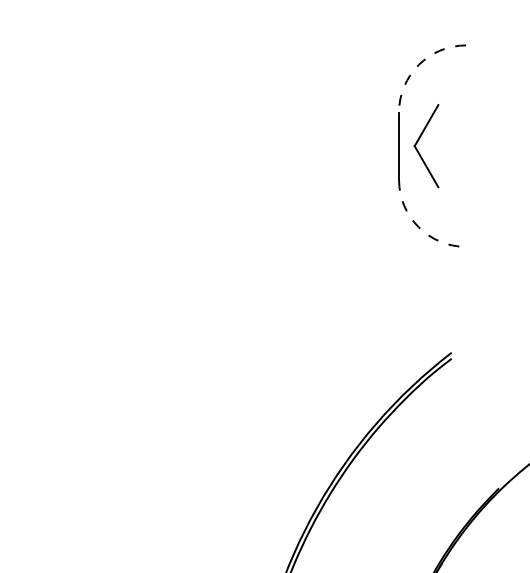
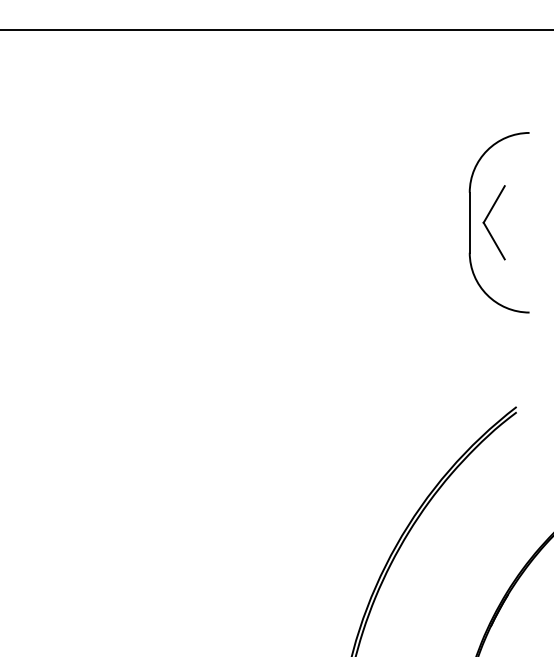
arc: (418, 65) -> (487, 150), dashed -> solid
arc: (418, 227) -> (487, 295), dashed -> solid

